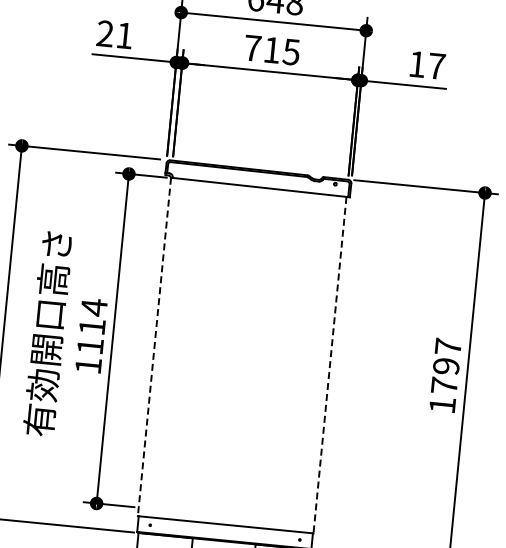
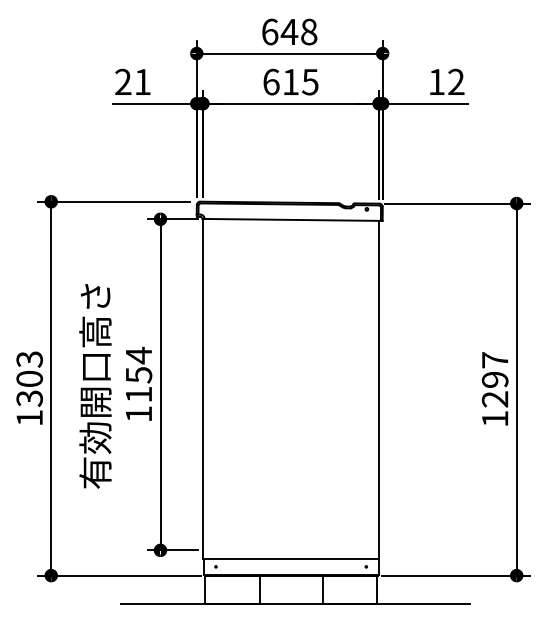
text: (252, 47) -> (271, 81), 715 -> 615
text: (436, 65) -> (456, 81), 17 -> 12
text: (92, 327) -> (139, 375), 1114 -> 1154
line: (154, 347) -> (202, 389), dashed -> solid
line: (330, 365) -> (379, 390), dashed -> solid
text: (443, 385) -> (494, 399), 1797 -> 1297

